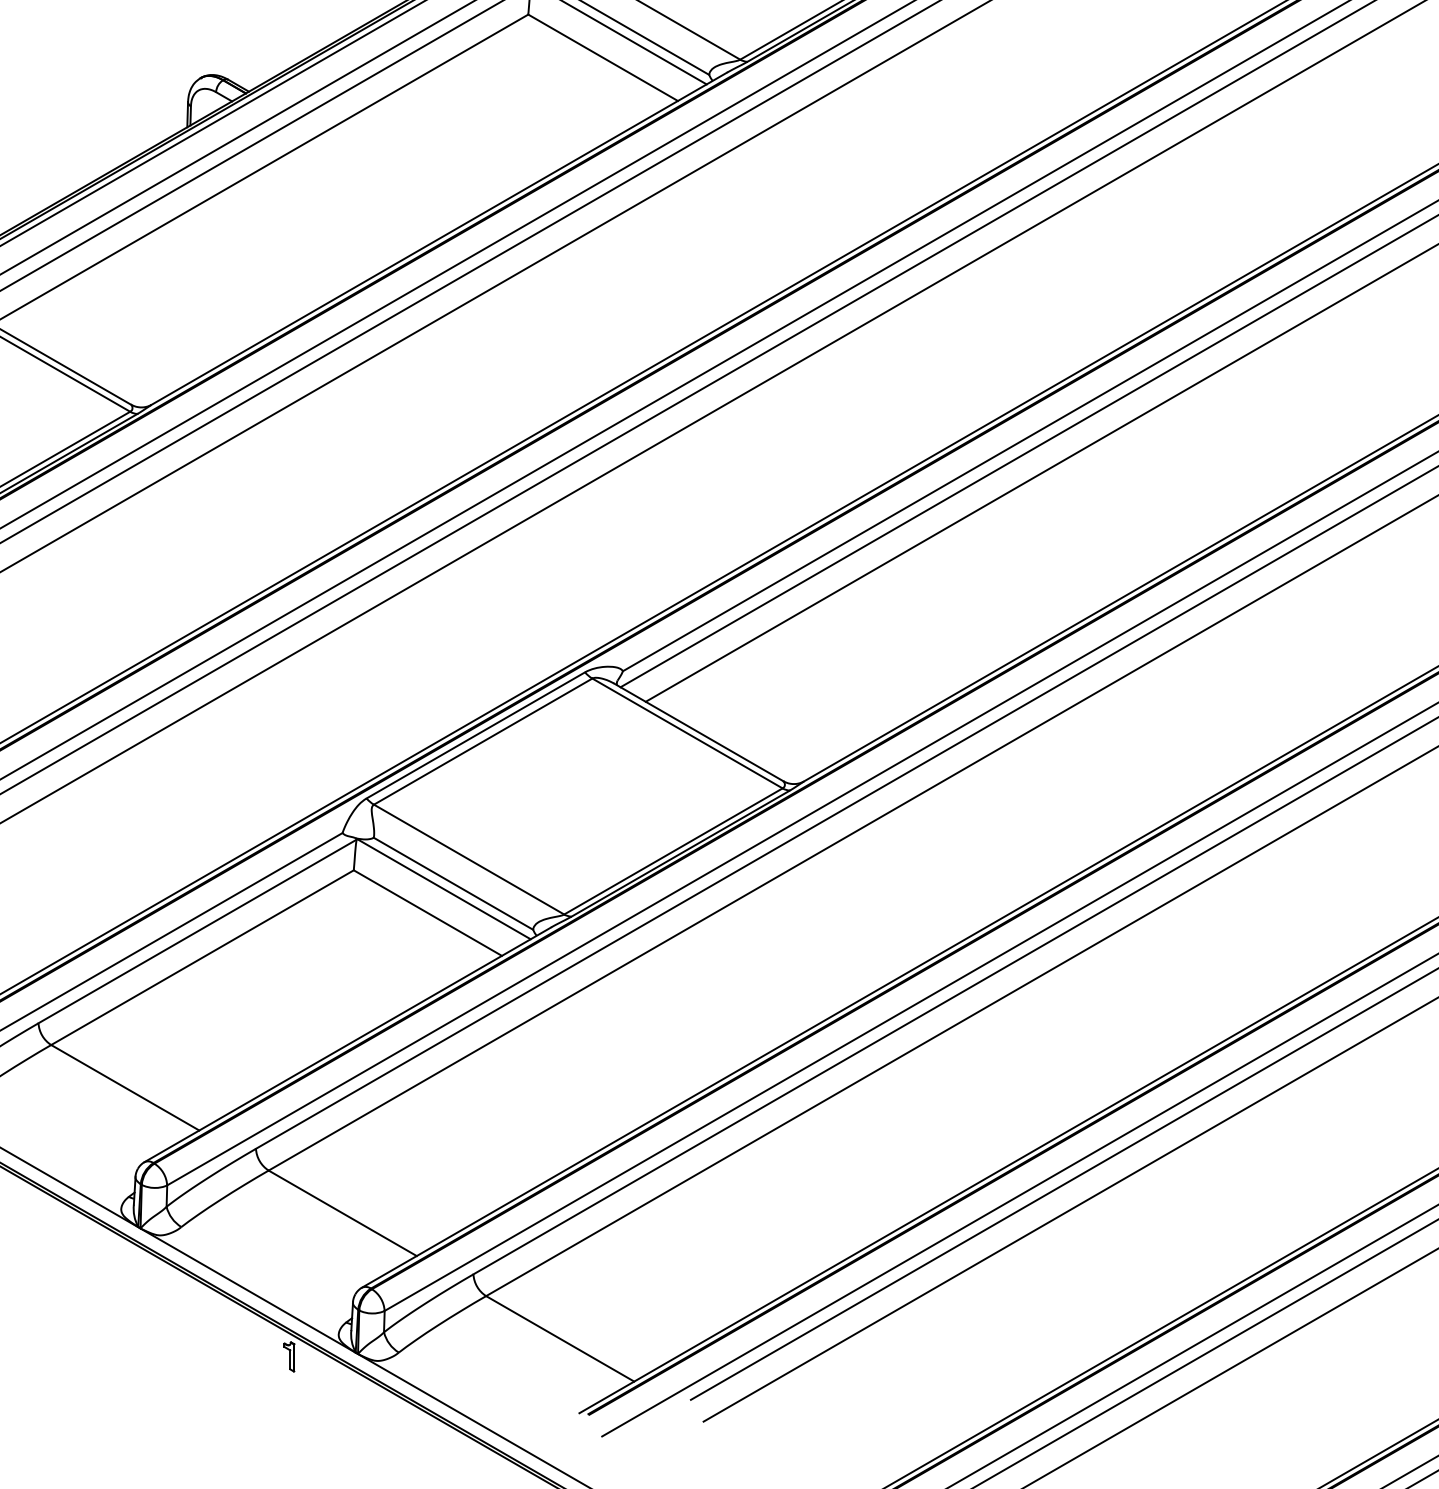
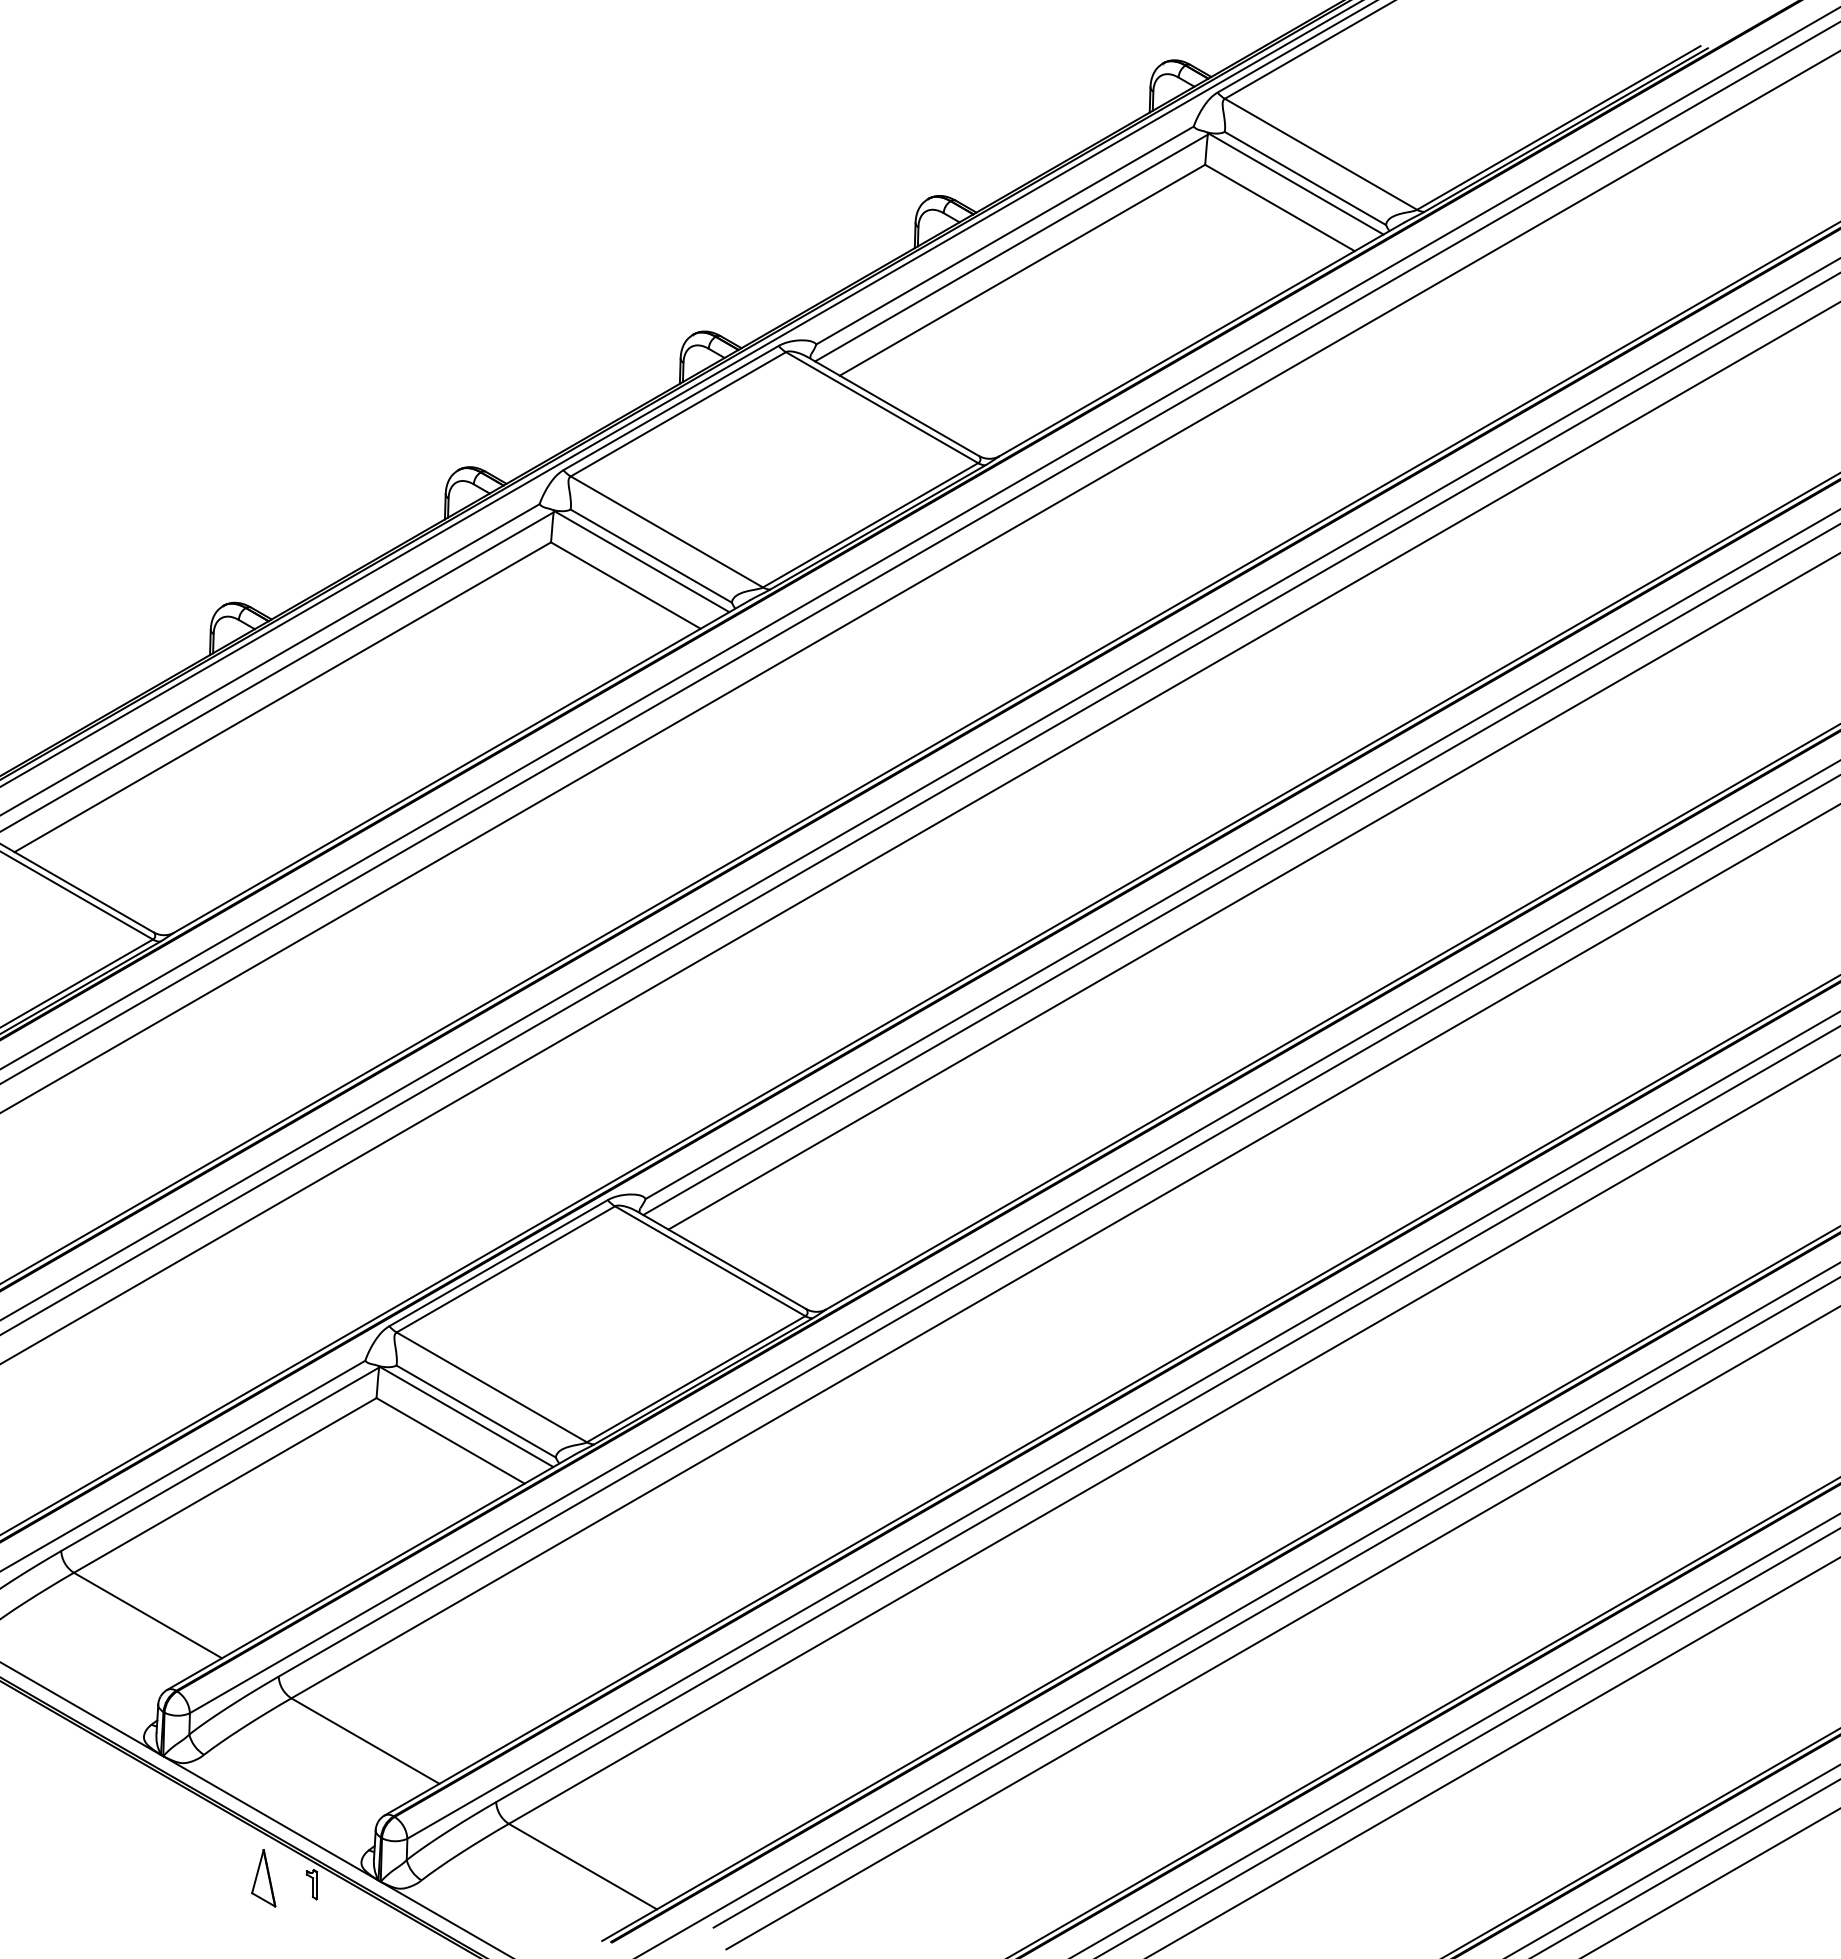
part: (240, 1350) -> (263, 1878), added

